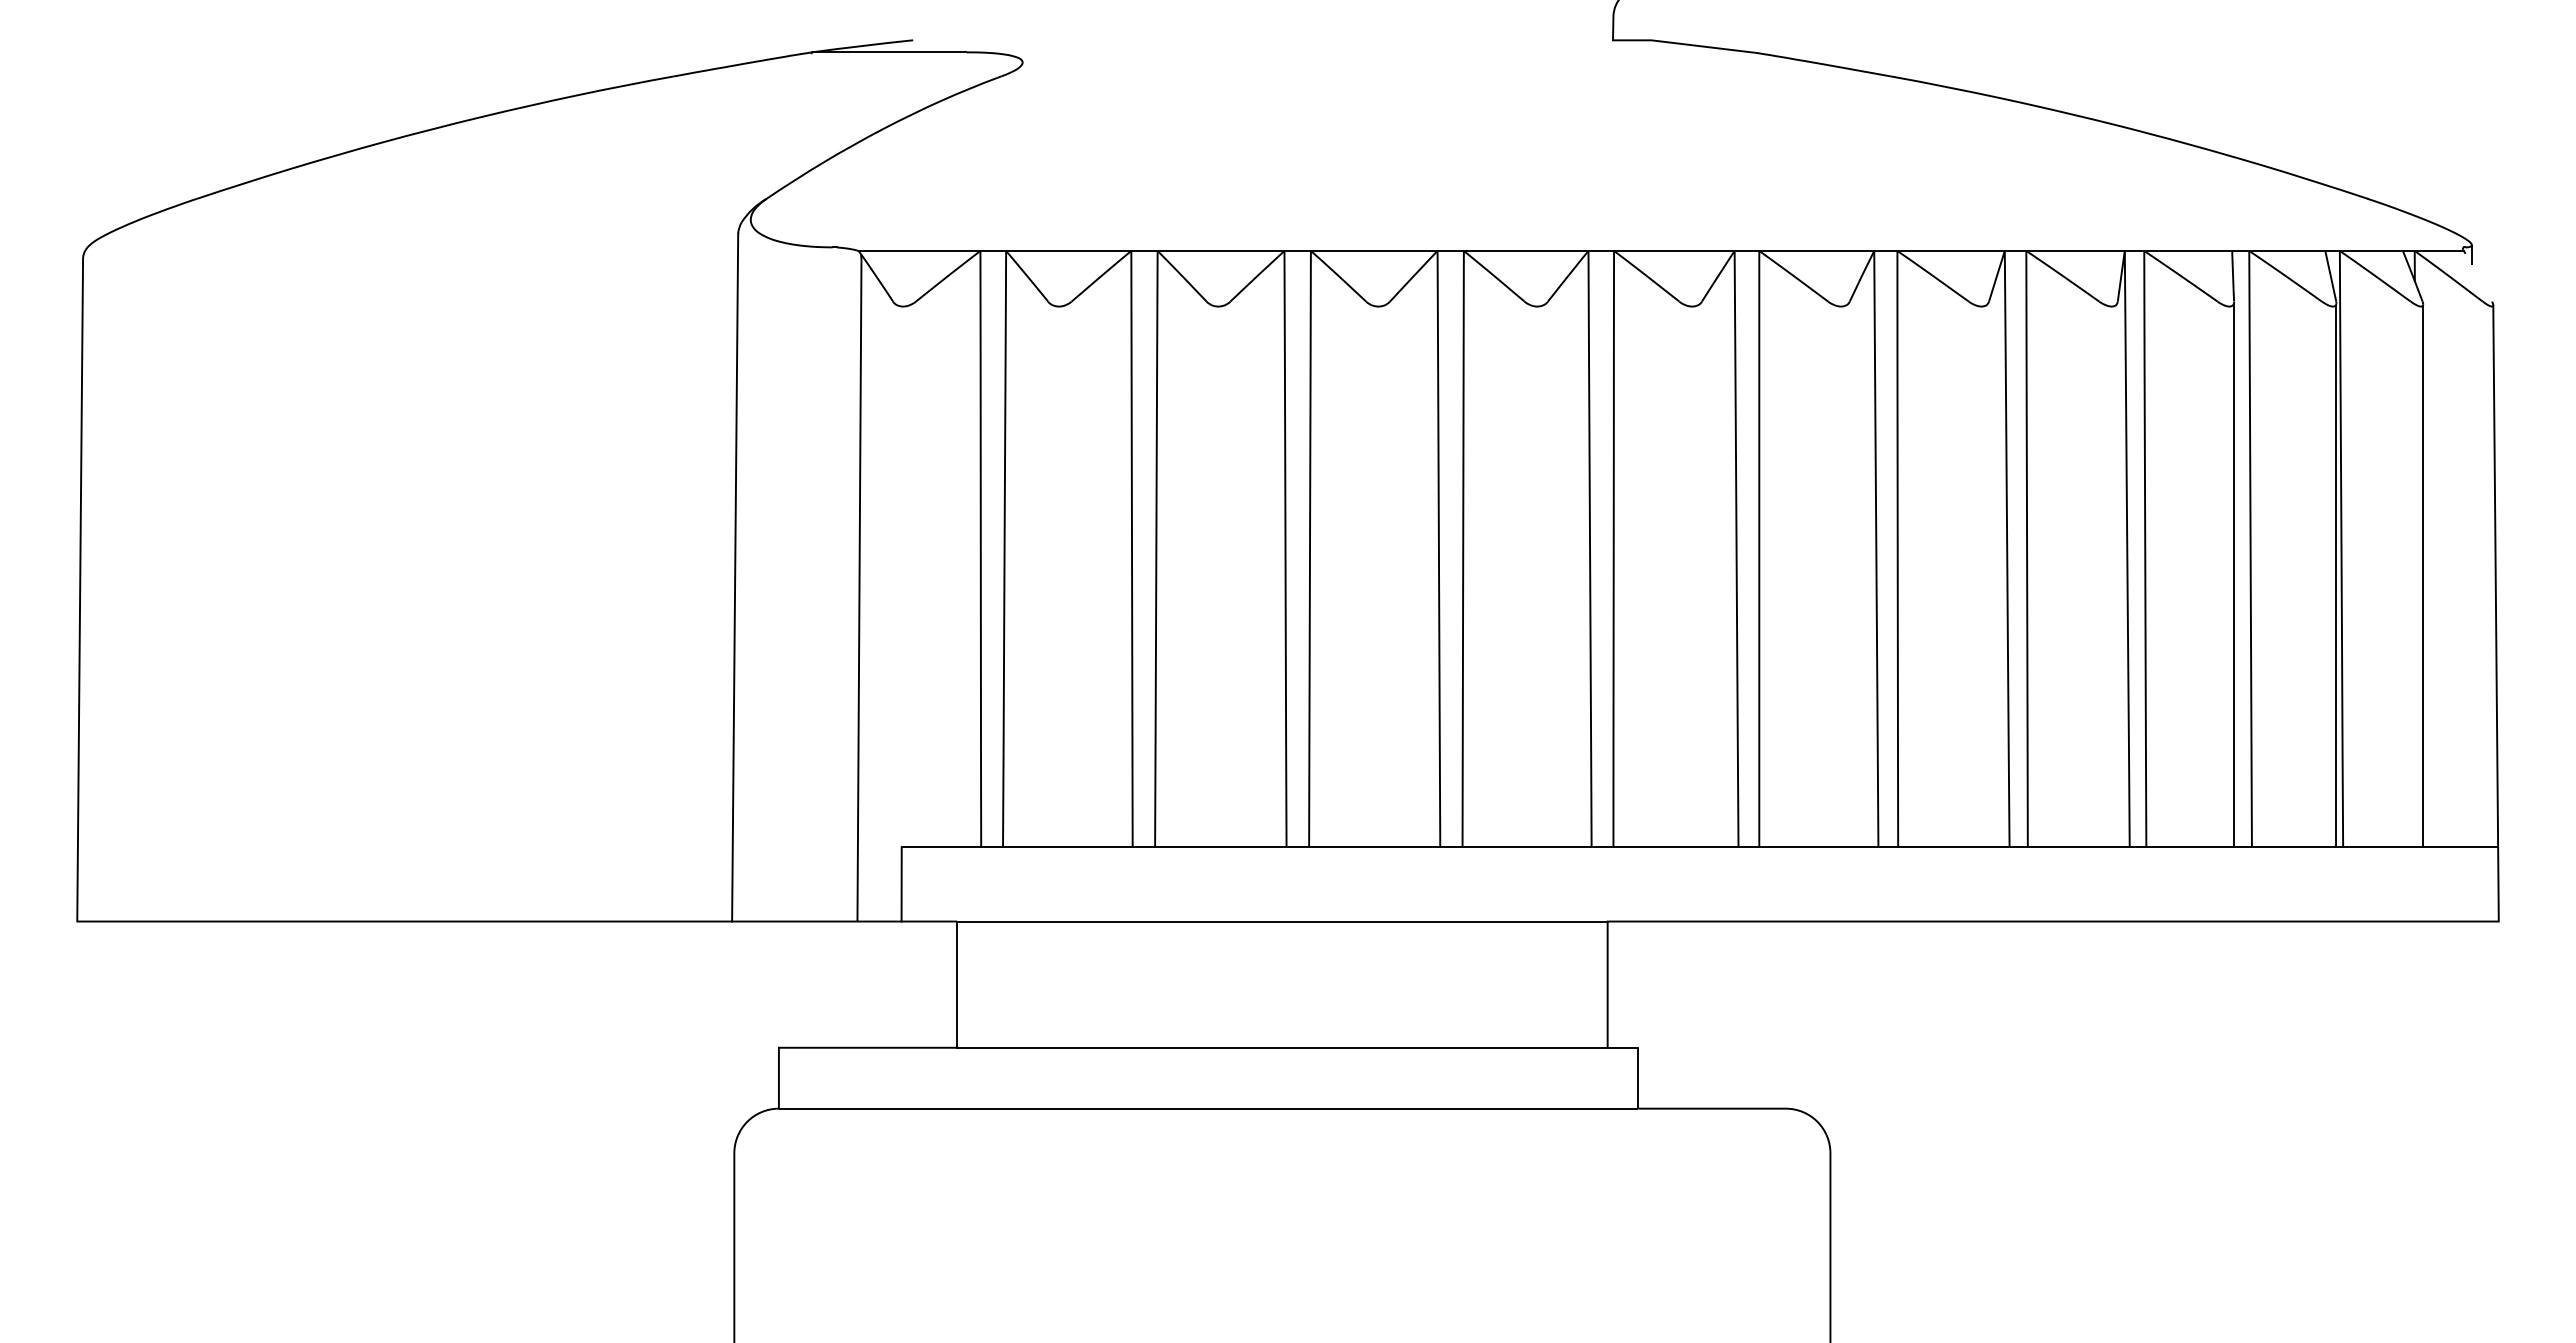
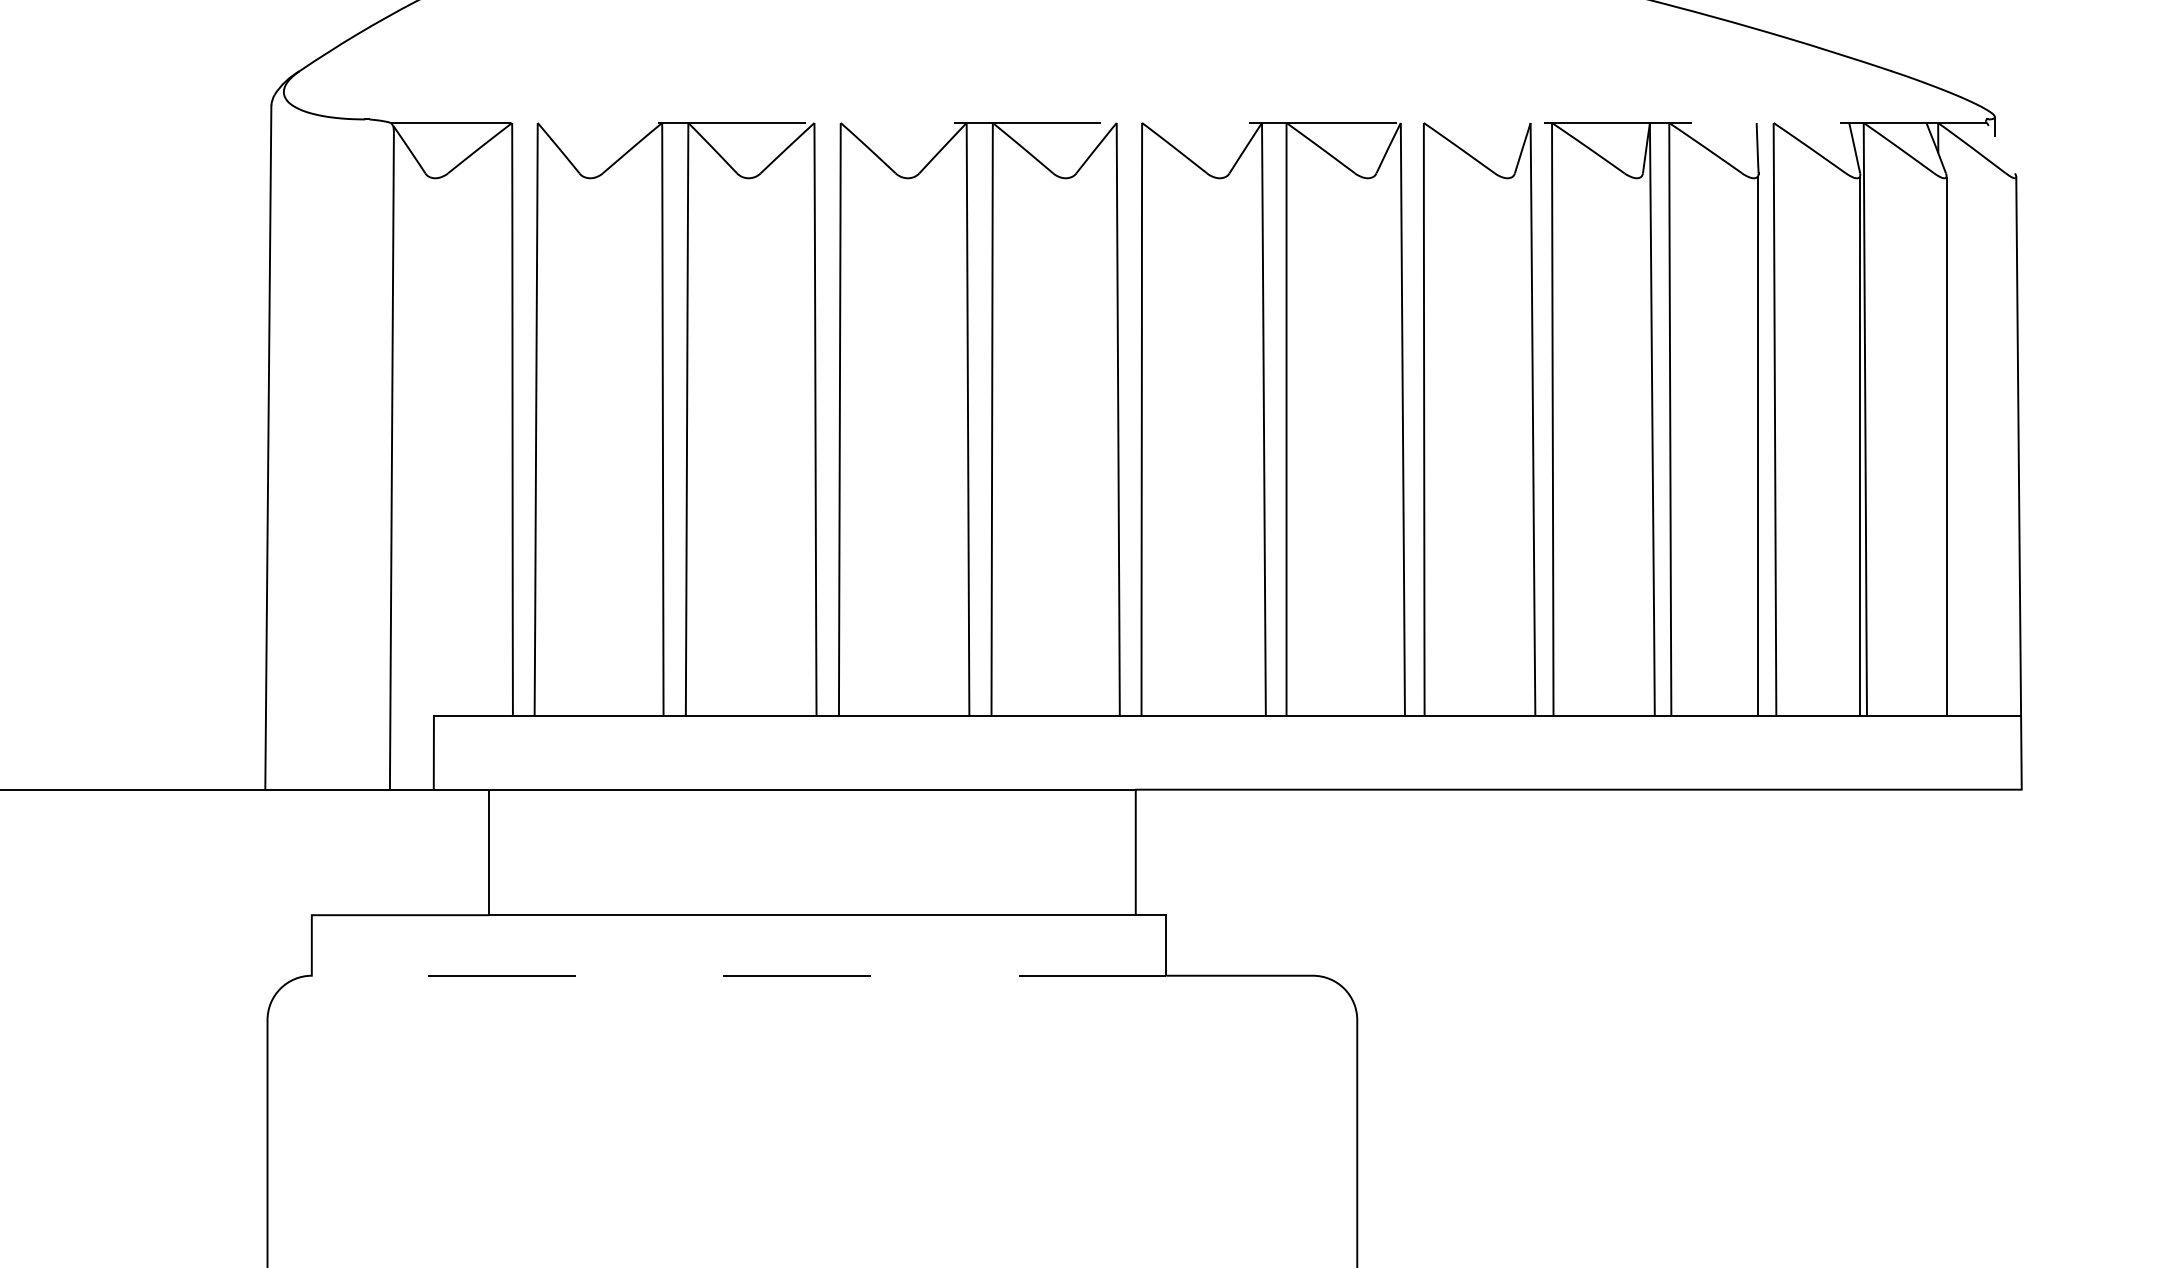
line: (1661, 250) -> (1189, 122), solid -> dashed
line: (1208, 1108) -> (738, 975), solid -> dashed

